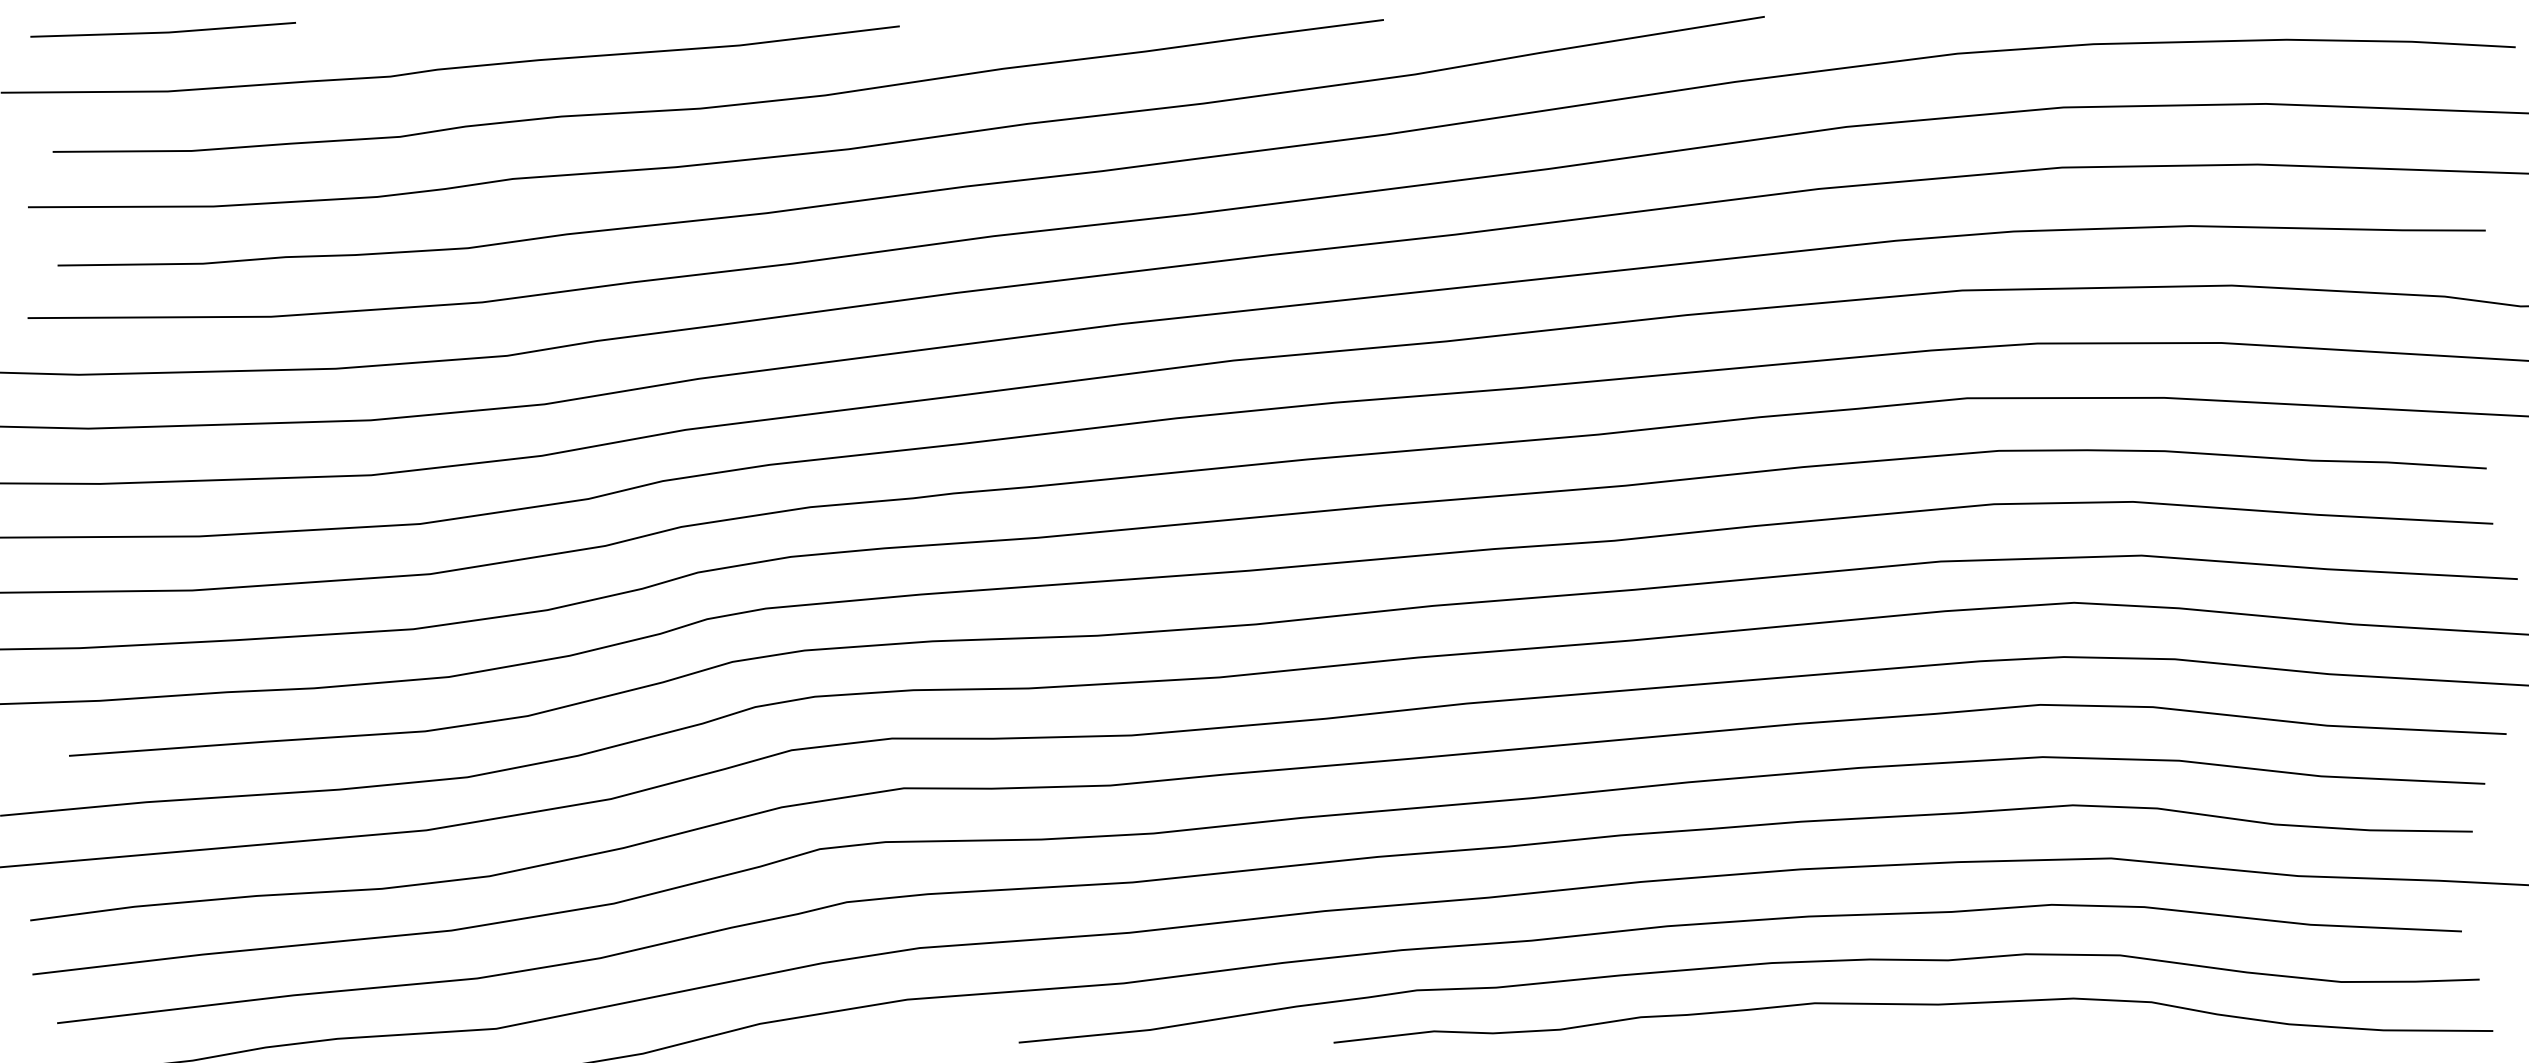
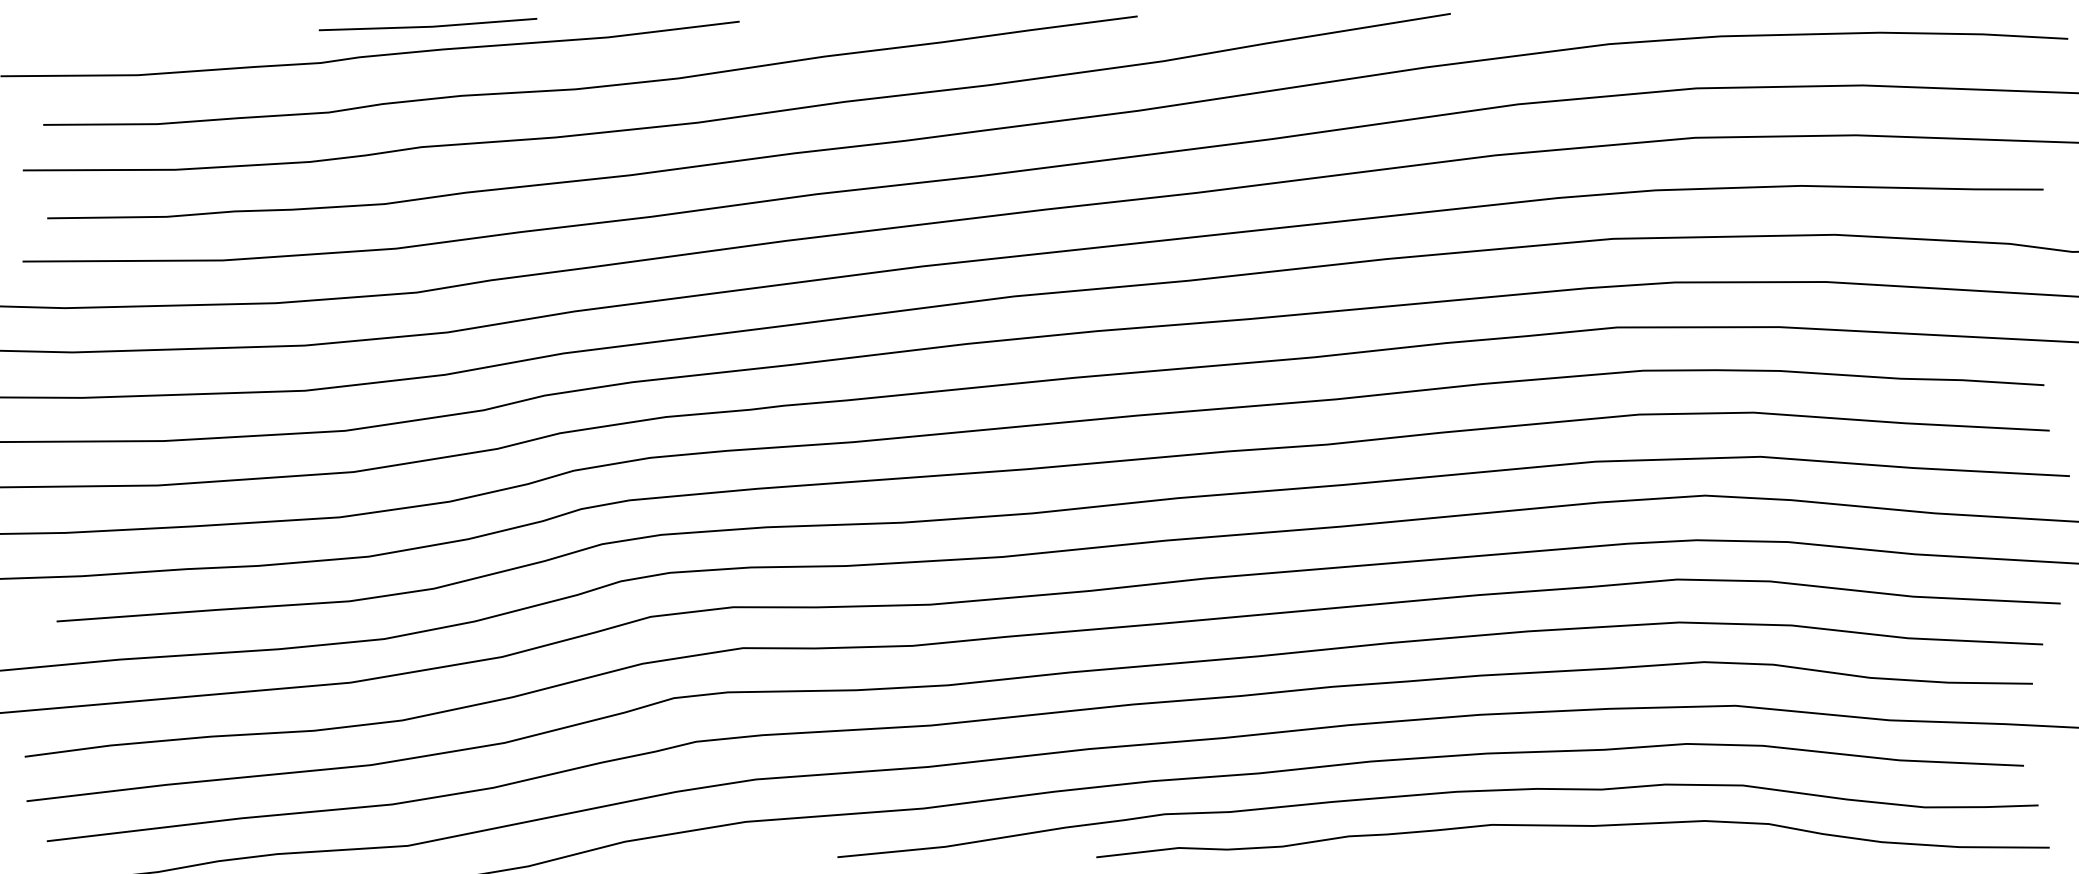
line: (162, 32) -> (427, 26), moved

